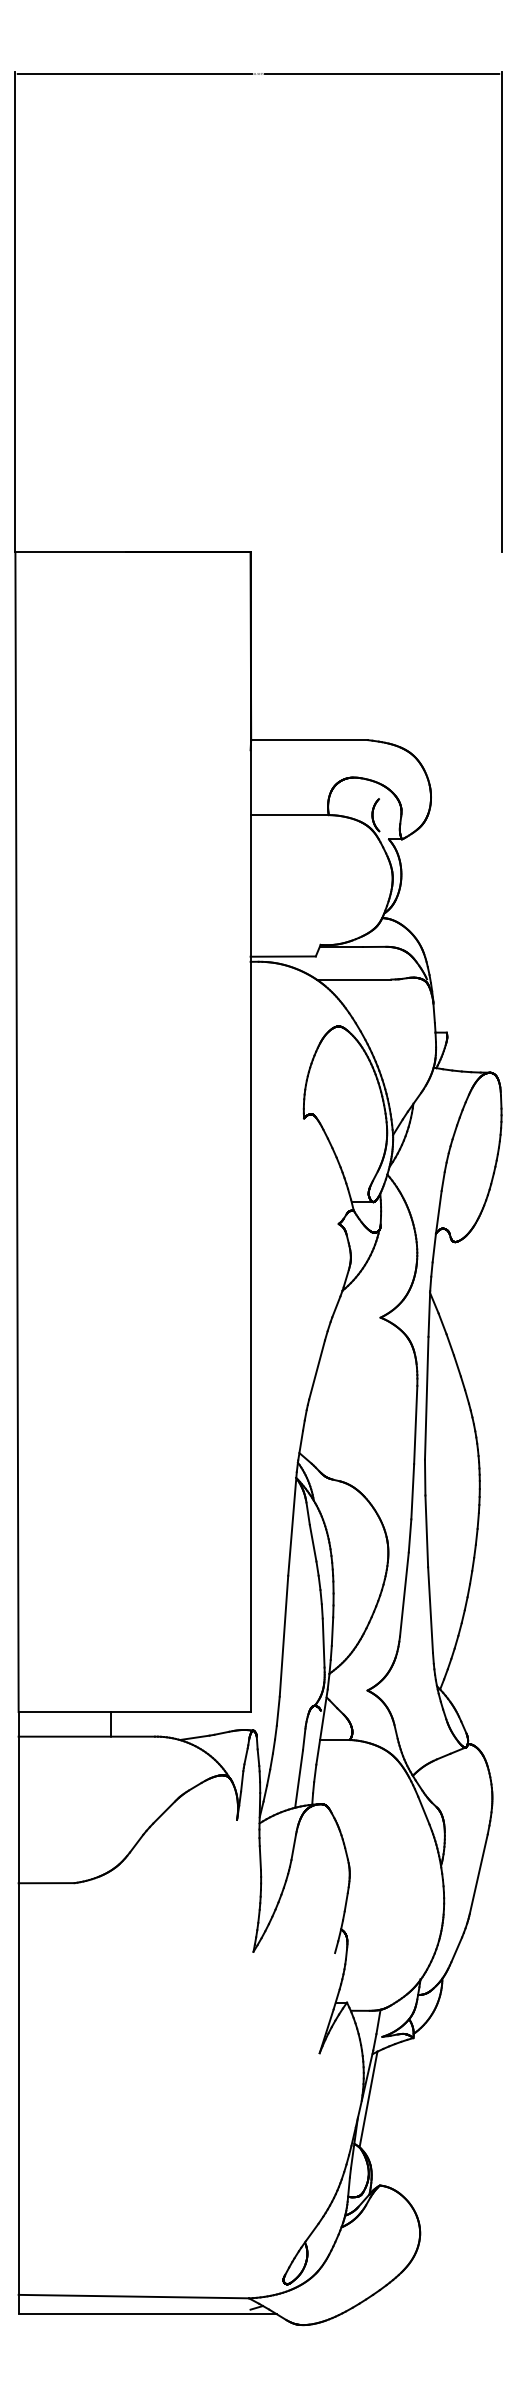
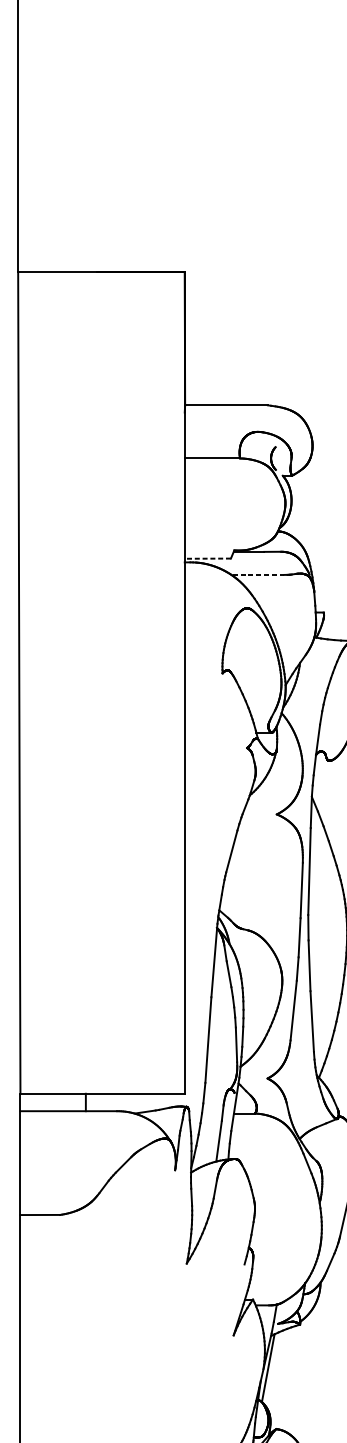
line: (283, 956) -> (208, 558), solid -> dashed
line: (353, 979) -> (257, 574), solid -> dashed

